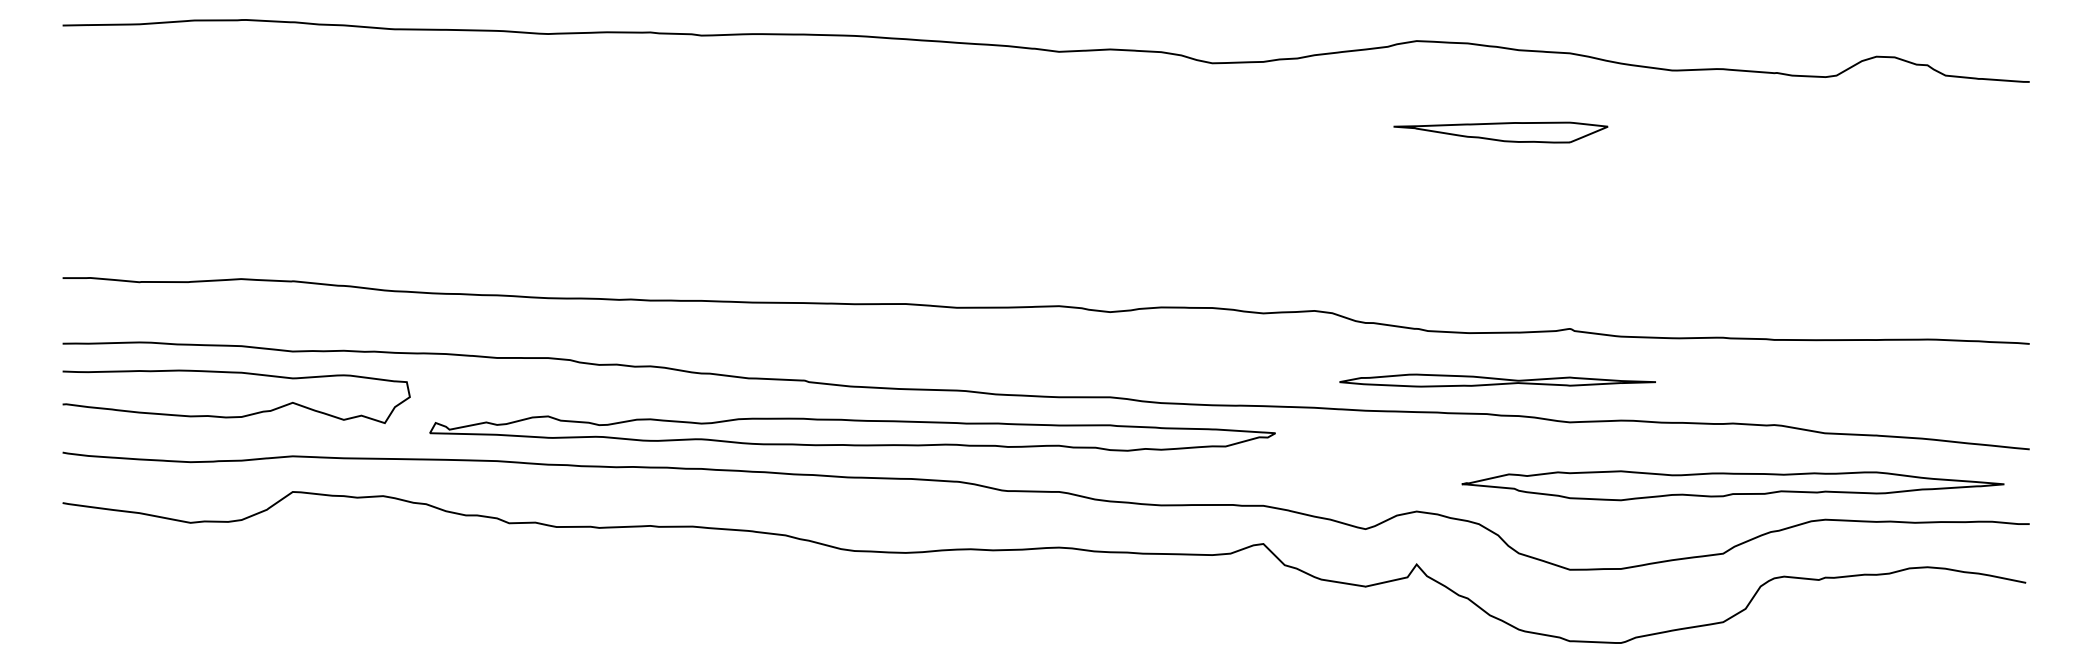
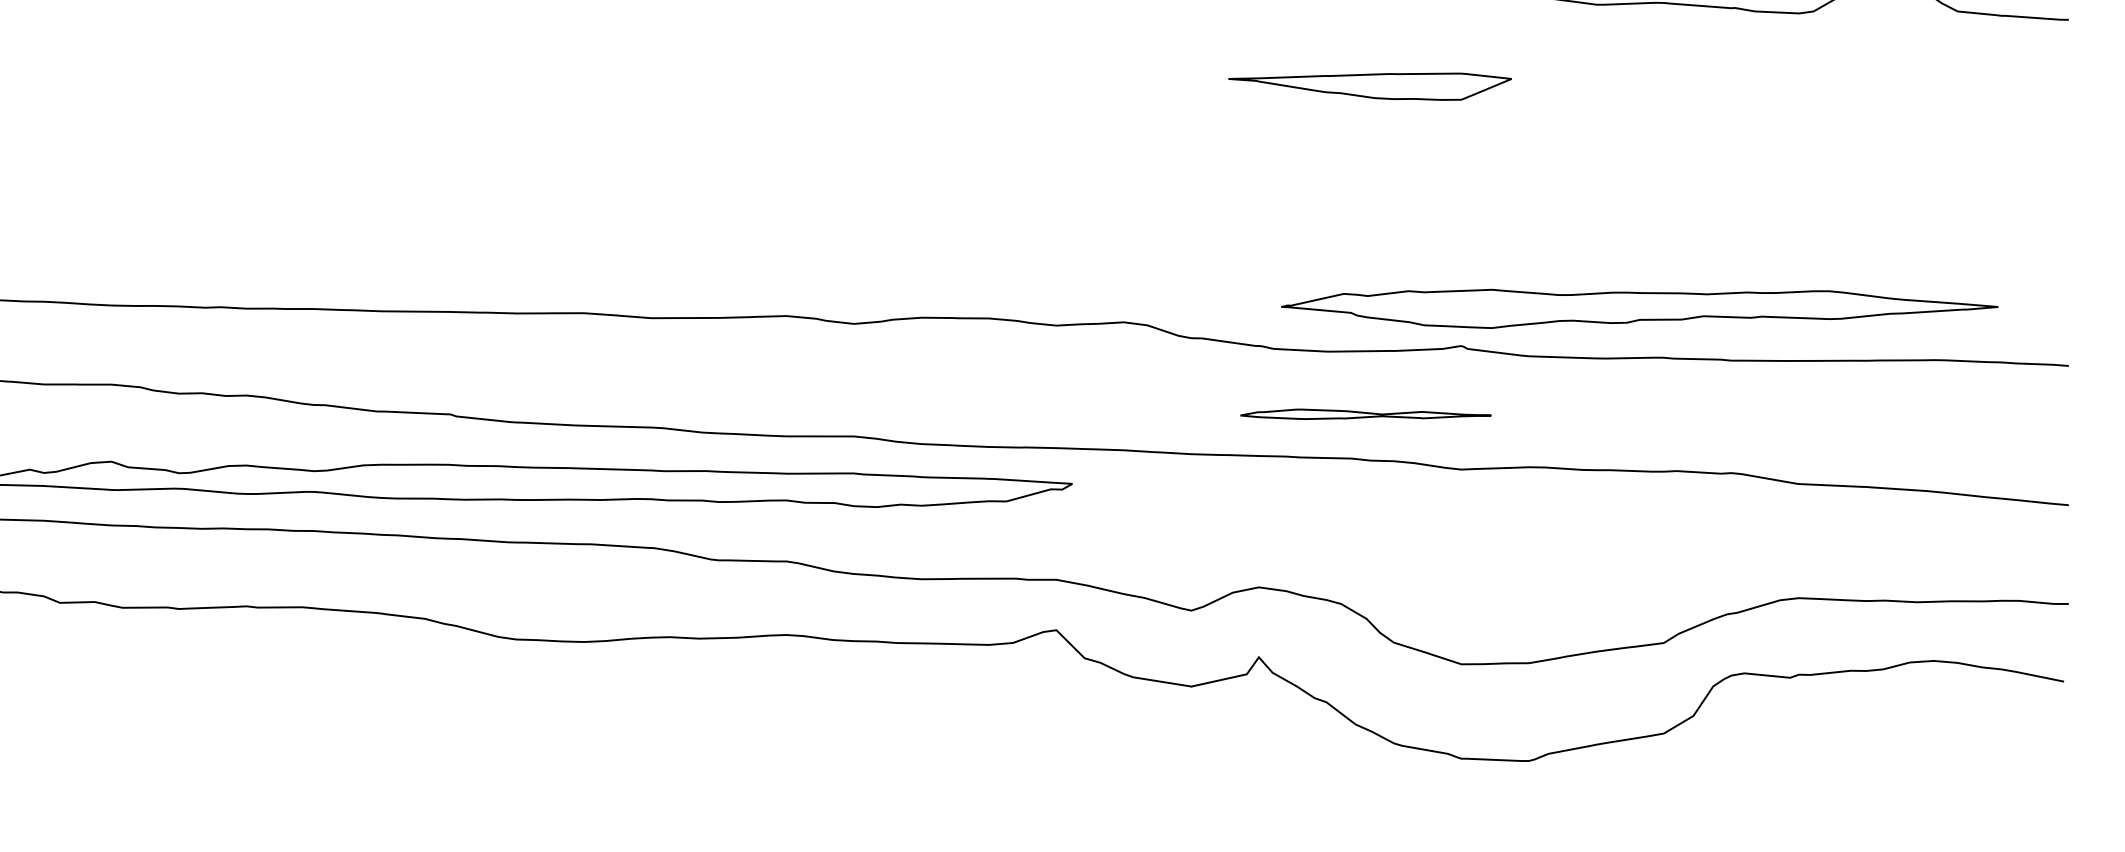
part: (1497, 380) -> (1365, 414), size x0.6
part: (1732, 485) -> (1639, 308), moved

